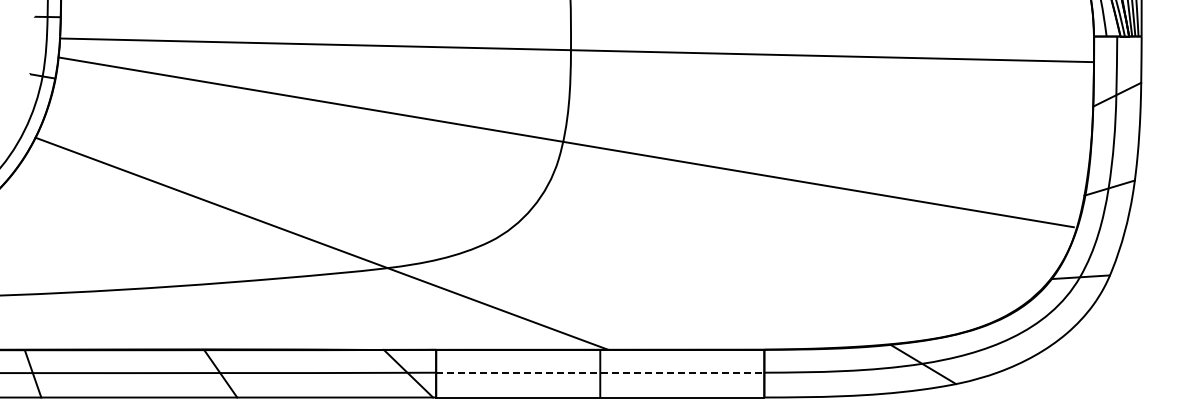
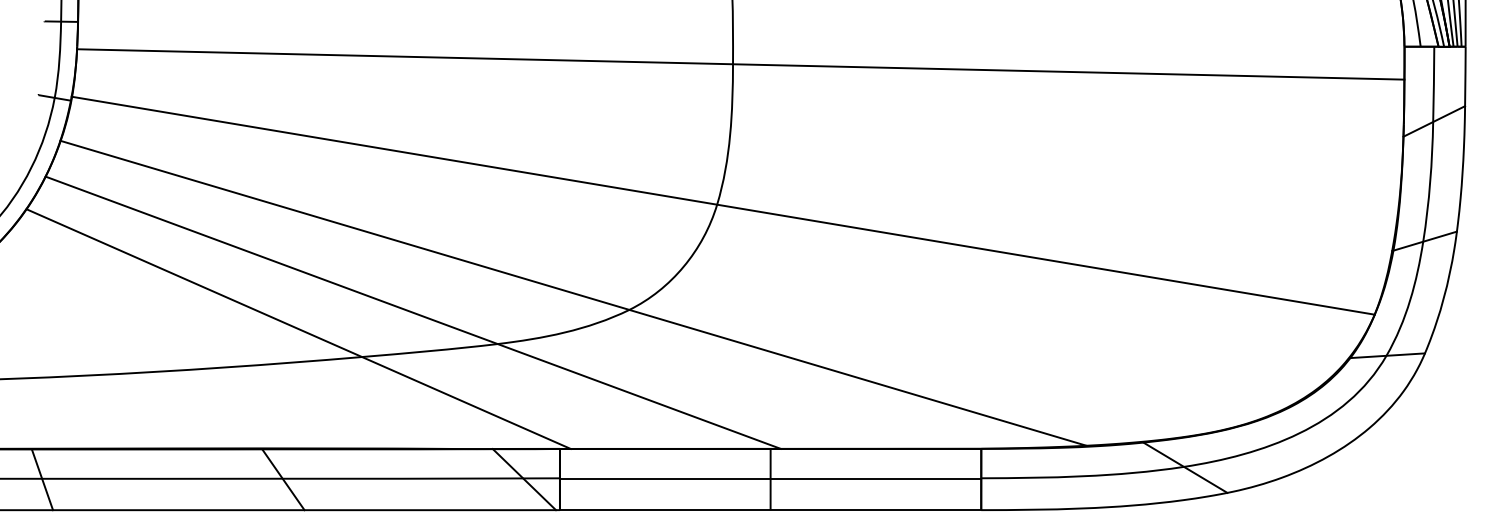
line: (565, 142) -> (722, 205), moved
line: (446, 228) -> (573, 293), added
line: (232, 256) -> (298, 329), added
line: (600, 373) -> (770, 479), dashed -> solid

